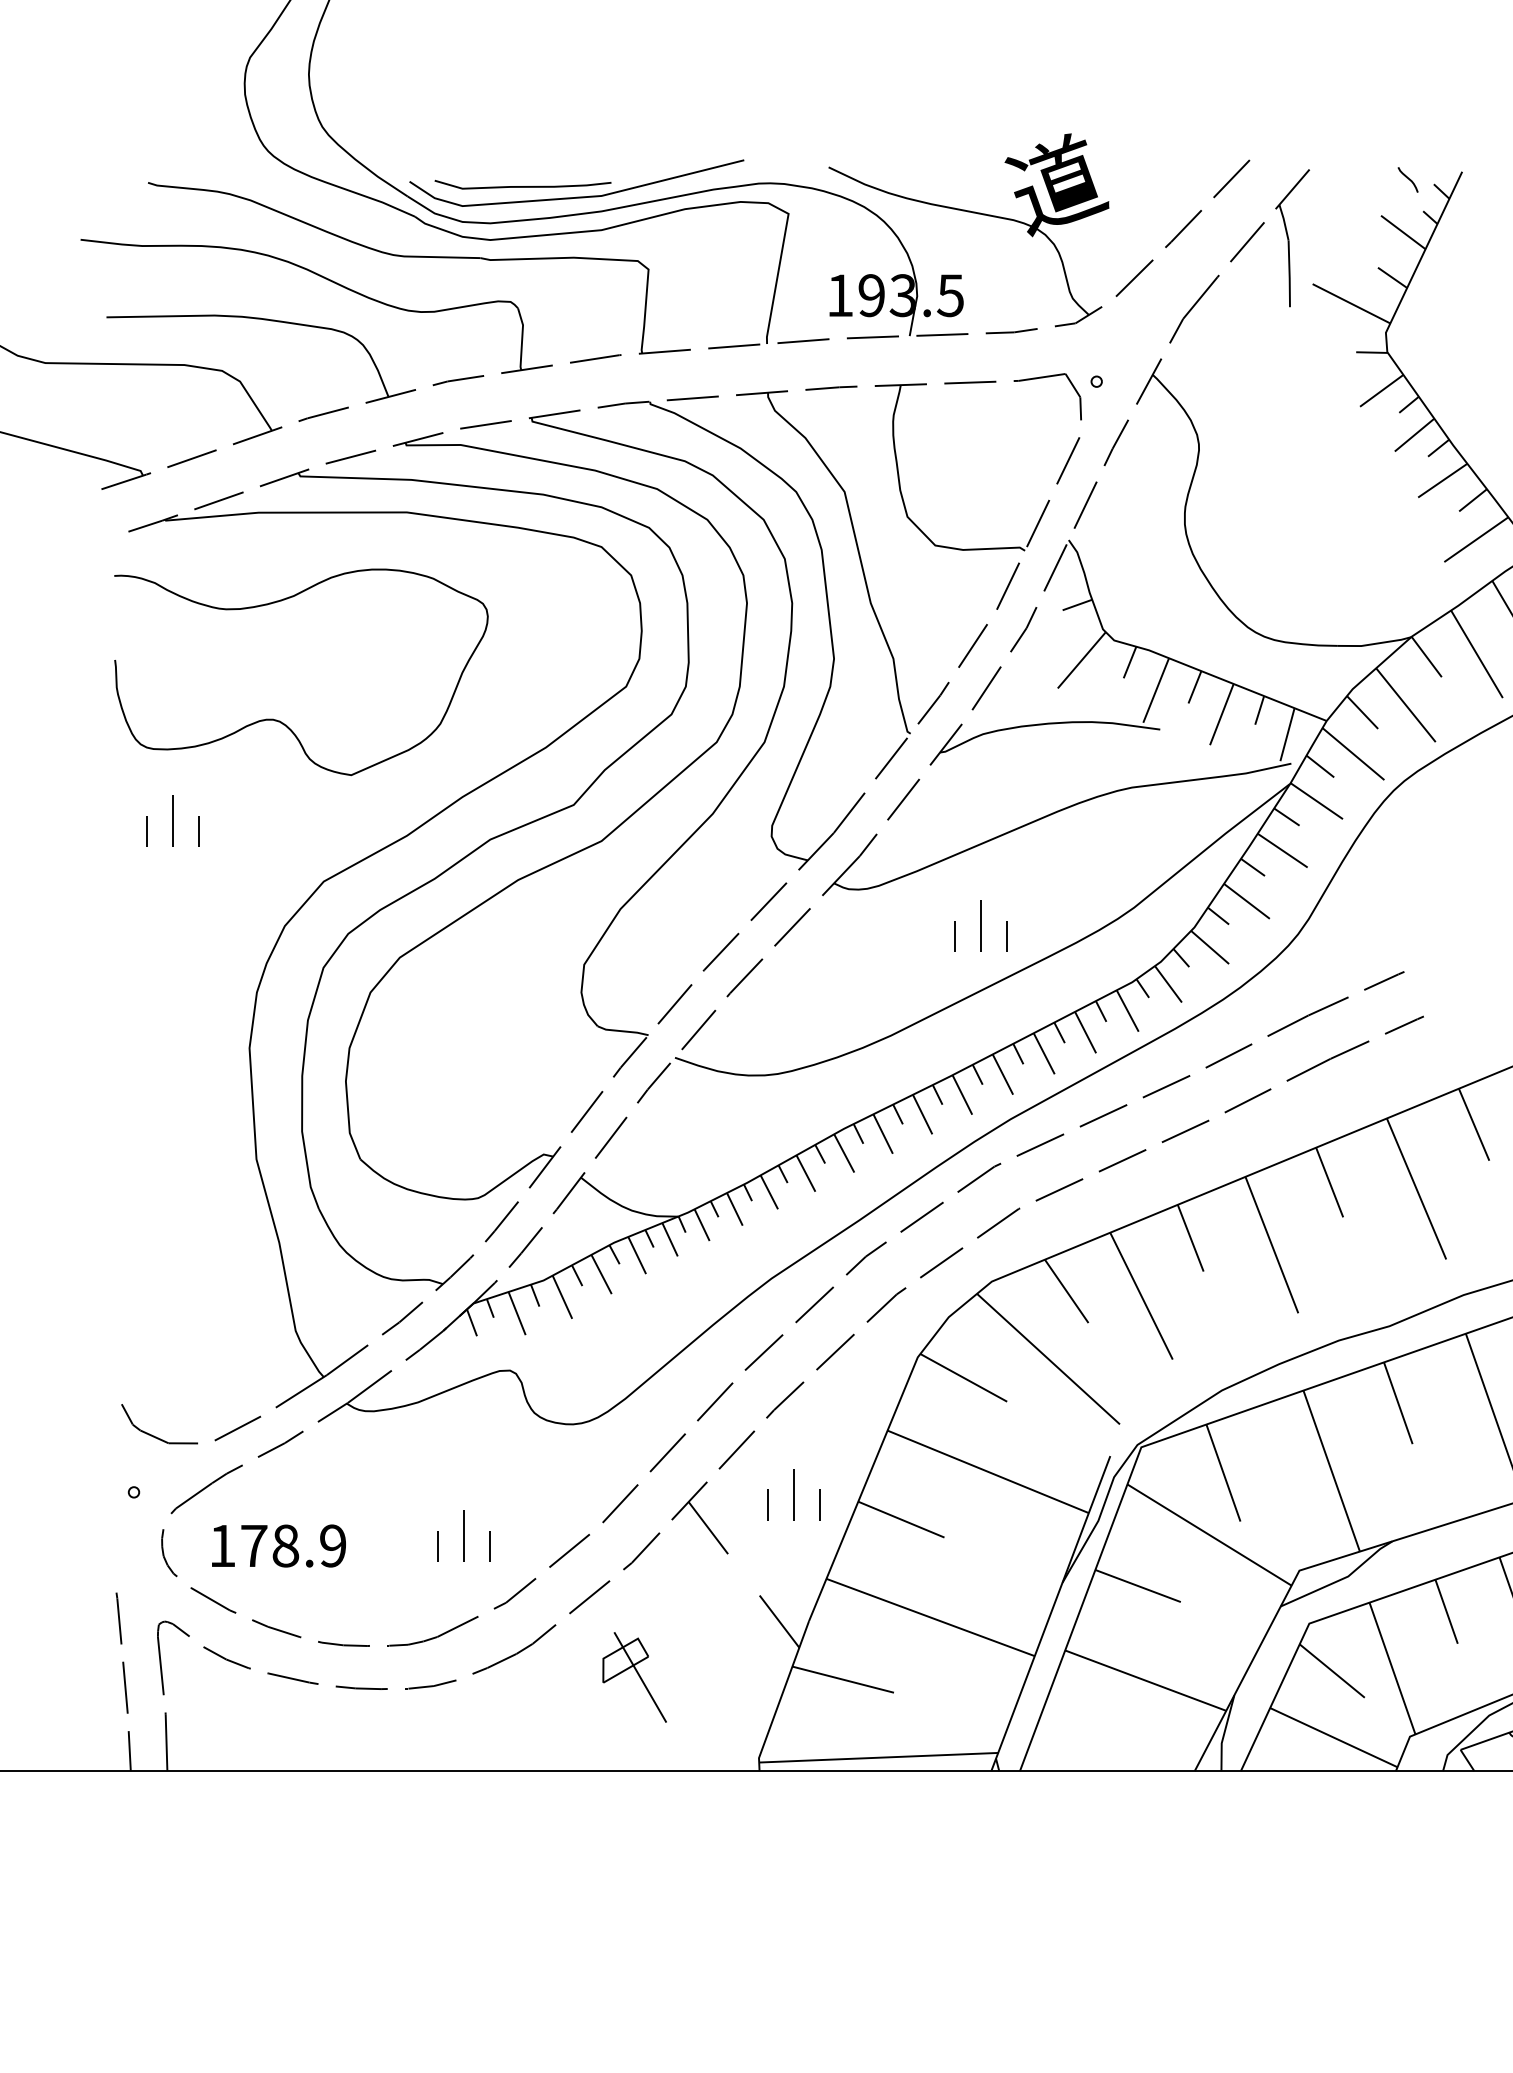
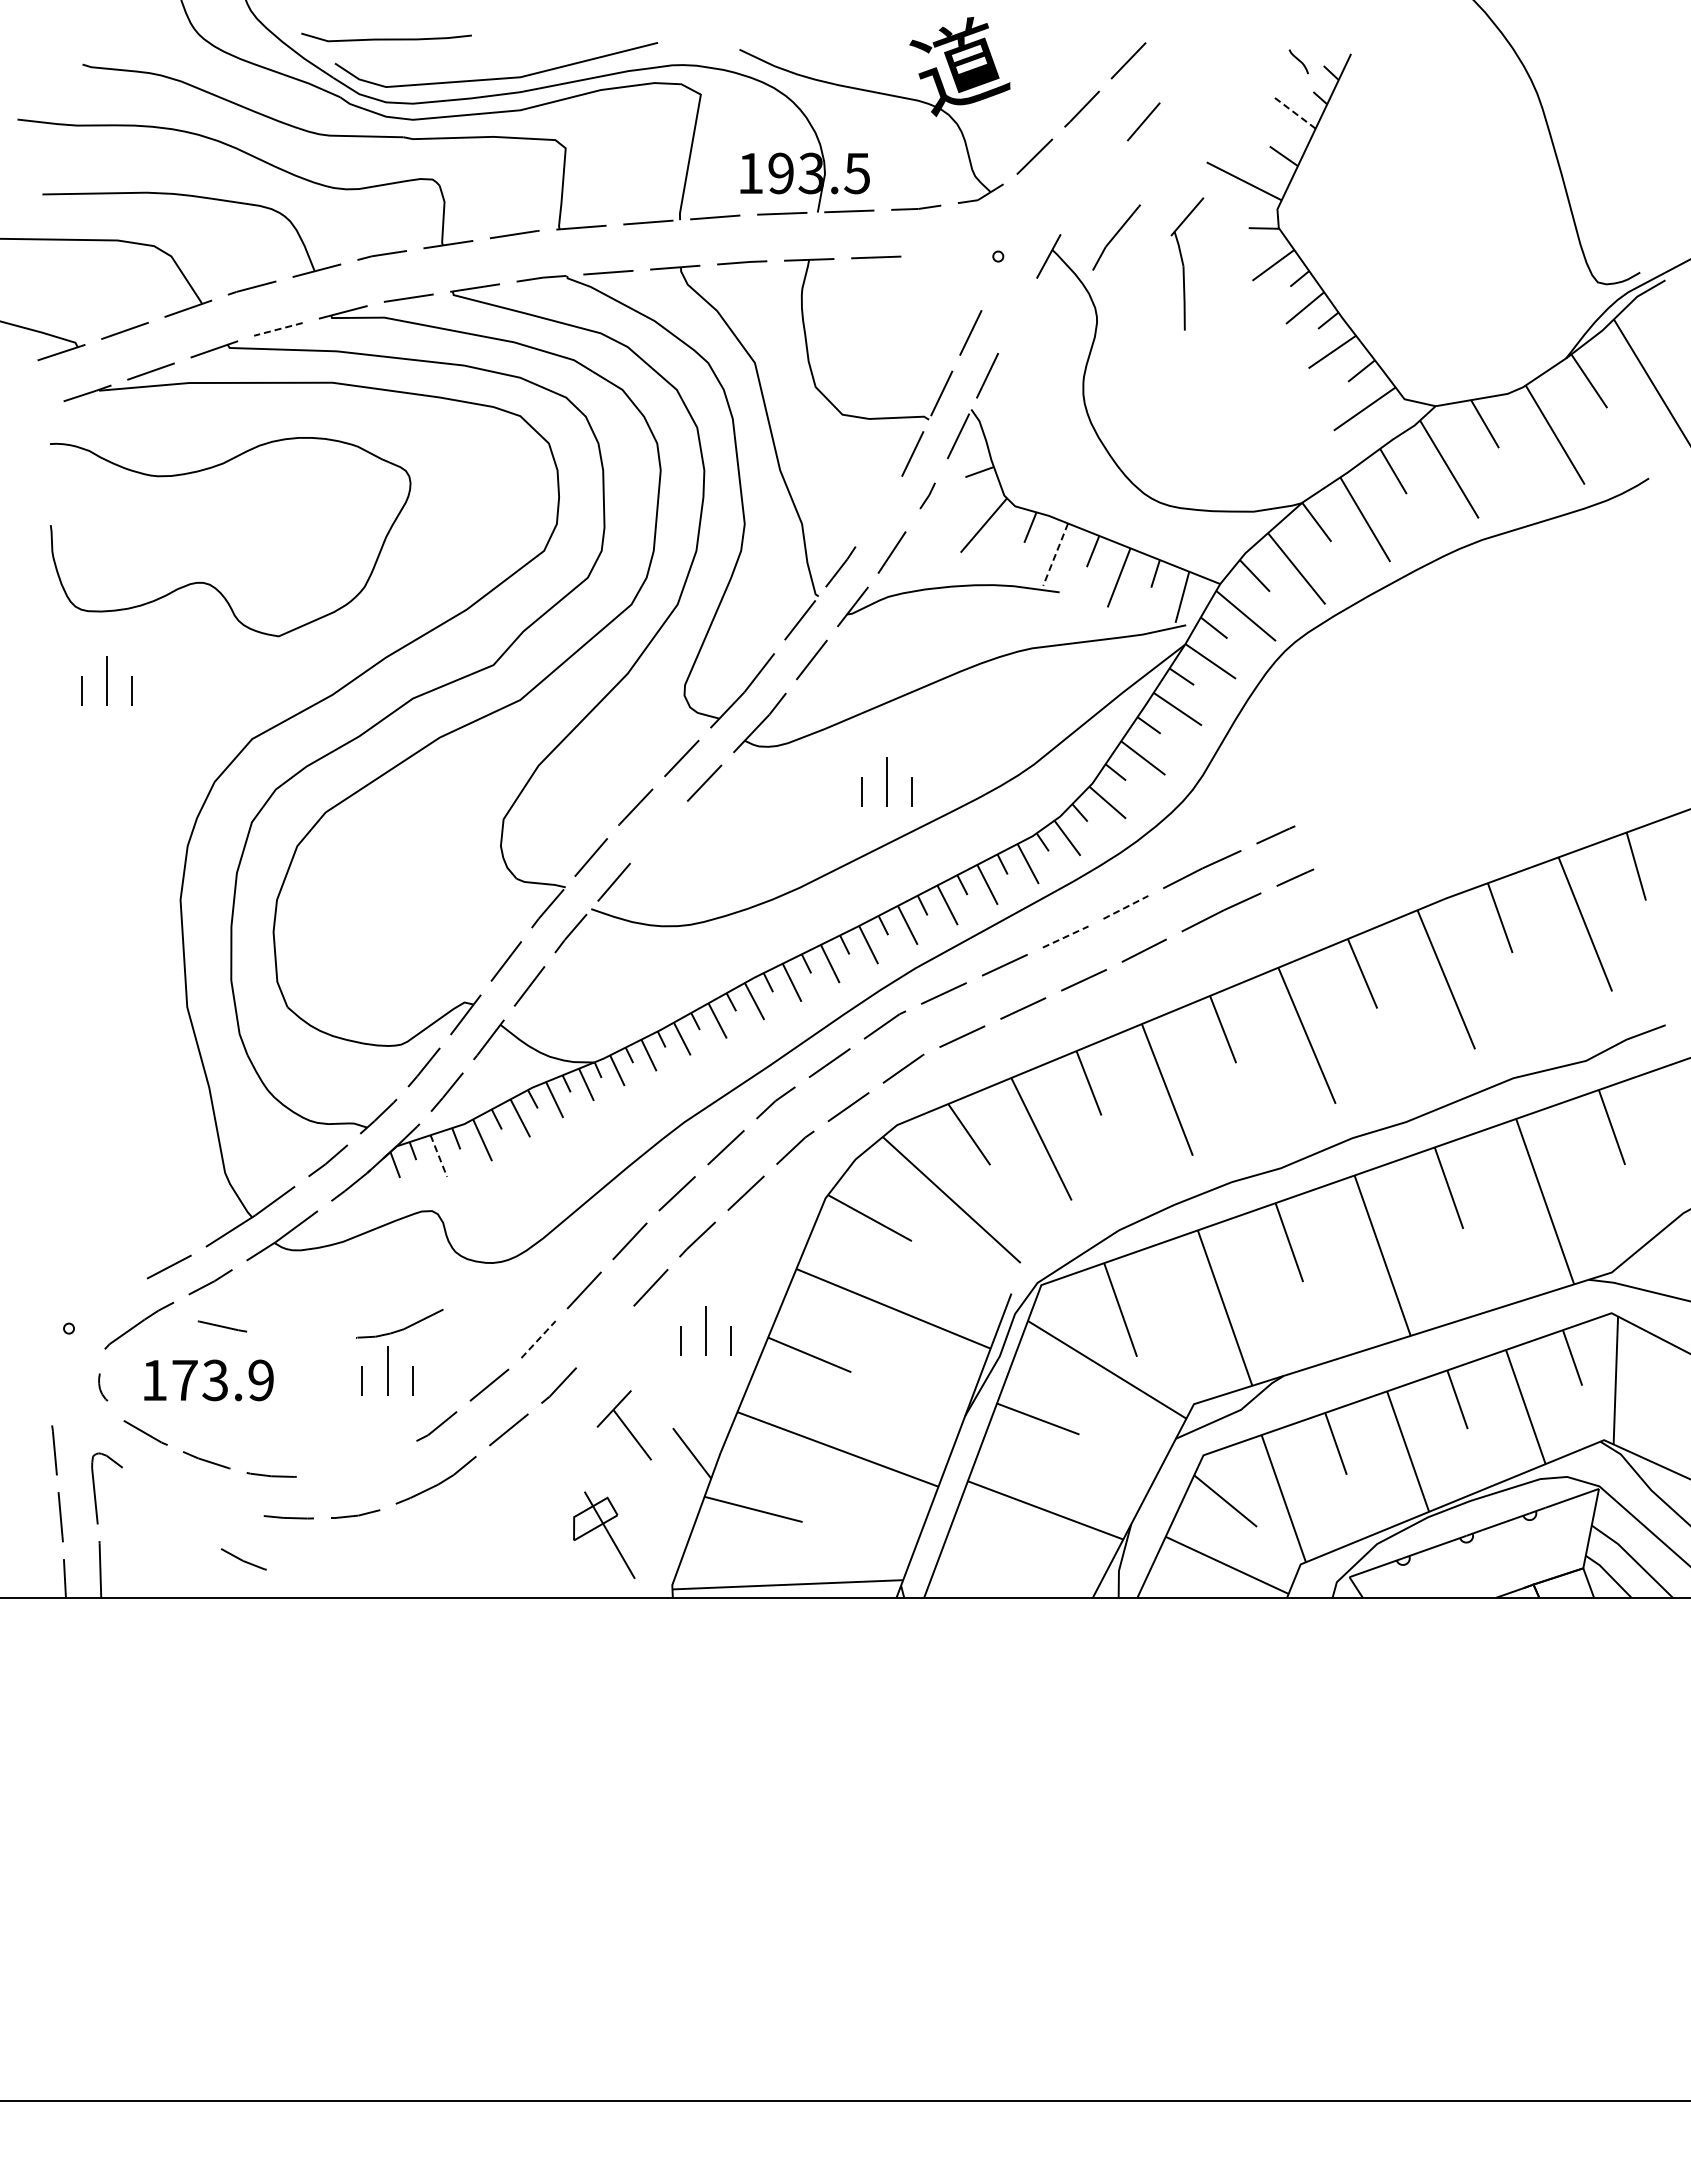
curve: (522, 185) -> (386, 38), moved
line: (1403, 232) -> (1294, 112), solid -> dashed
part: (1292, 237) -> (1187, 263), moved
part: (1194, 309) -> (1116, 237), moved
part: (1043, 378) -> (946, 253), removed
line: (1116, 442) -> (1017, 315), removed
line: (349, 457) -> (277, 329), solid -> dashed
part: (1023, 629) -> (927, 495), size x0.6
line: (972, 645) -> (878, 511), removed
line: (1155, 690) -> (1055, 554), solid -> dashed
line: (744, 977) -> (658, 831), removed
line: (1229, 1056) -> (1126, 907), solid -> dashed
line: (1167, 1086) -> (1066, 936), solid -> dashed
line: (517, 1314) -> (439, 1156), solid -> dashed
part: (154, 1435) -> (88, 1273), removed
line: (620, 1503) -> (538, 1339), solid -> dashed
part: (699, 1518) -> (623, 1425), moved
text: (285, 1546) -> (215, 1380), 178.9 -> 173.9
part: (169, 1553) -> (103, 1387), size x0.6
part: (432, 1631) -> (399, 1323), moved
part: (226, 1657) -> (243, 1559), moved
part: (634, 1677) -> (604, 1535), moved
line: (293, 1678) -> (222, 1326), moved

